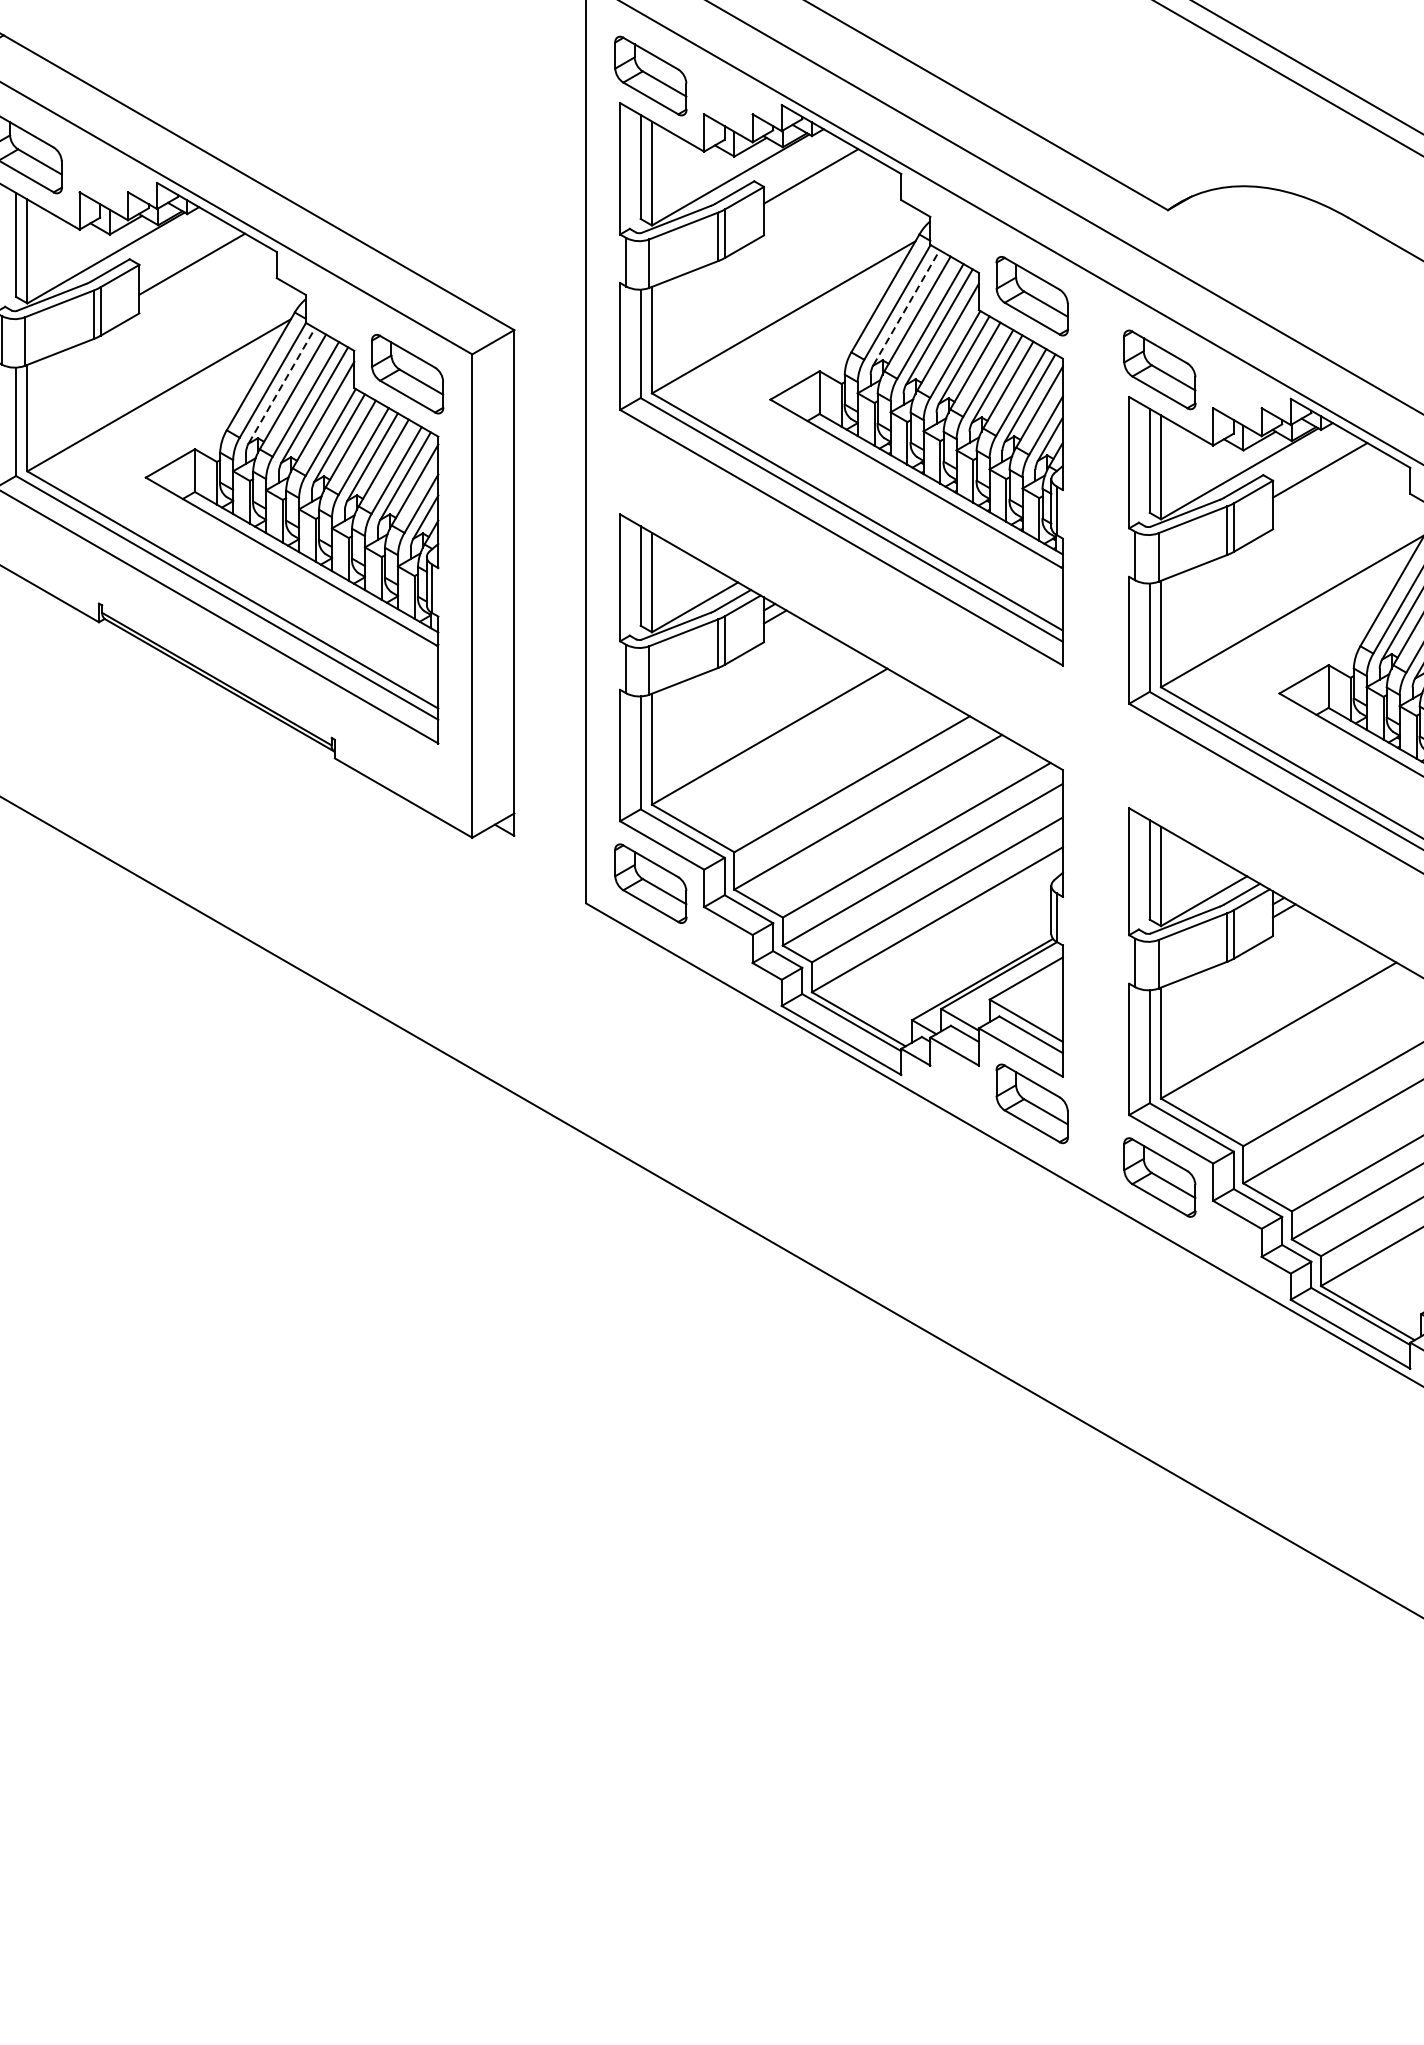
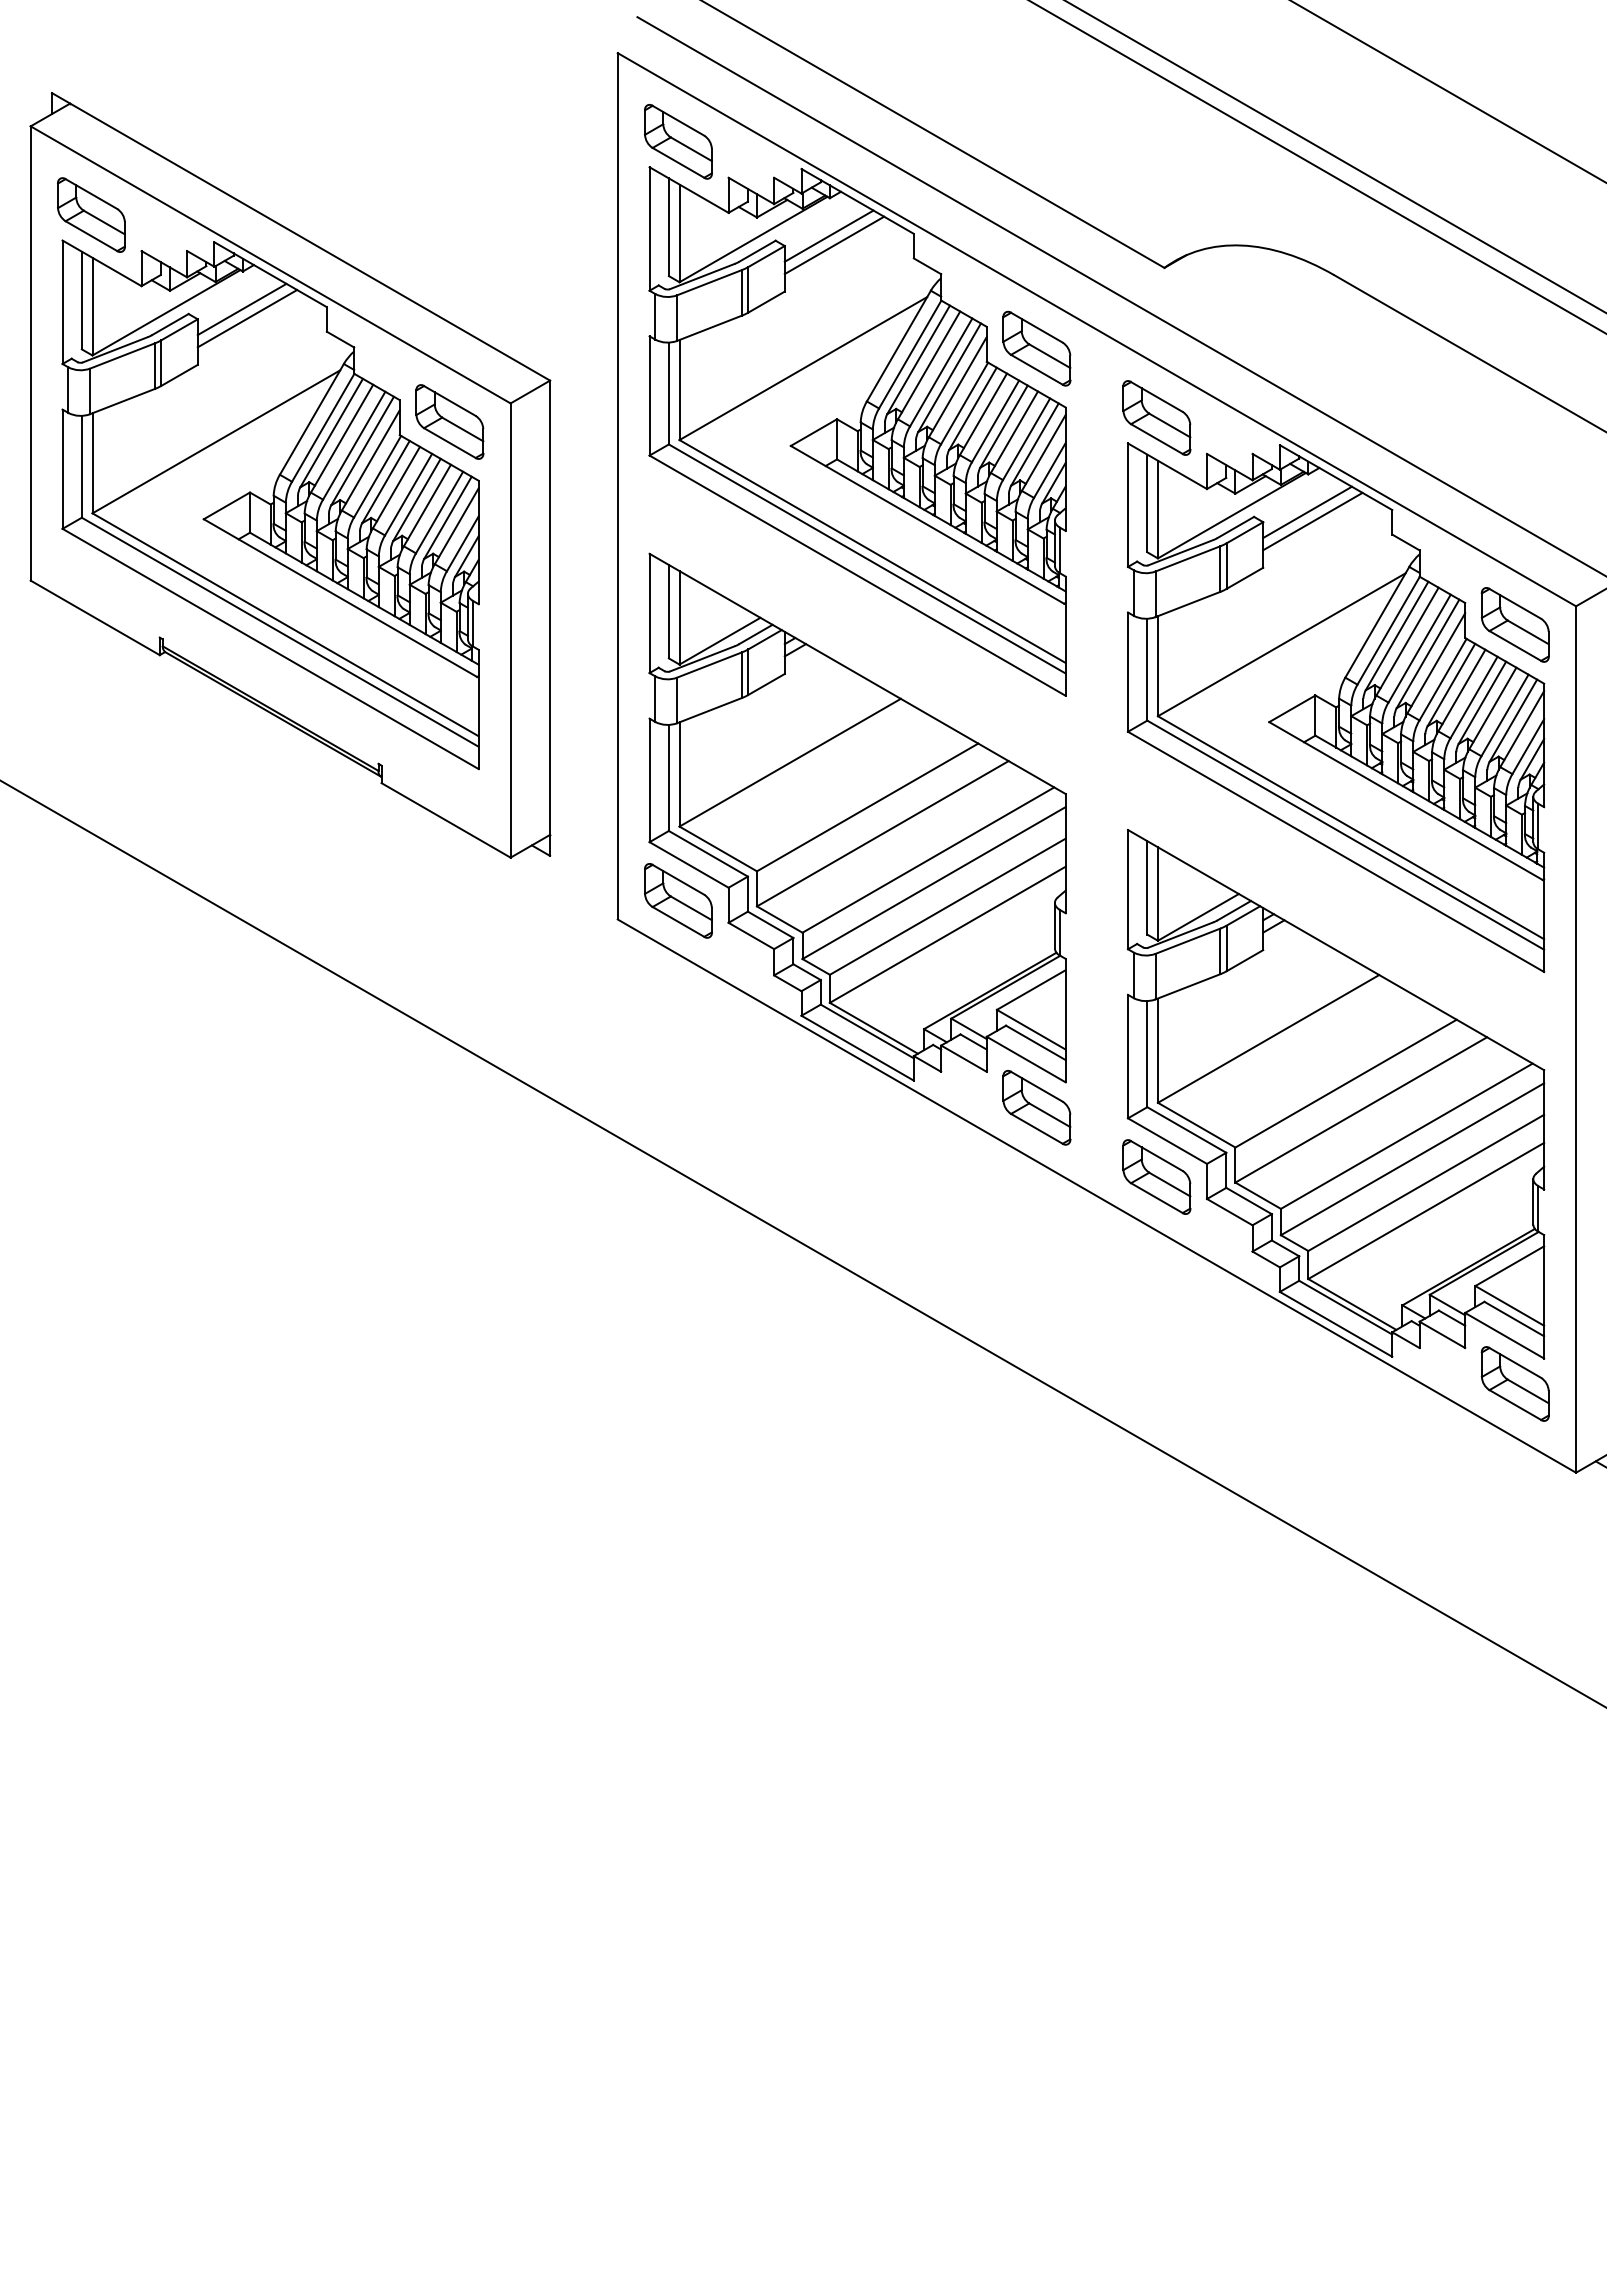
line: (816, 186) -> (834, 245), added
line: (185, 254) -> (241, 309), added
line: (907, 307) -> (919, 359), dashed -> solid
line: (282, 385) -> (332, 432), dashed -> solid
line: (1325, 480) -> (1312, 521), added

